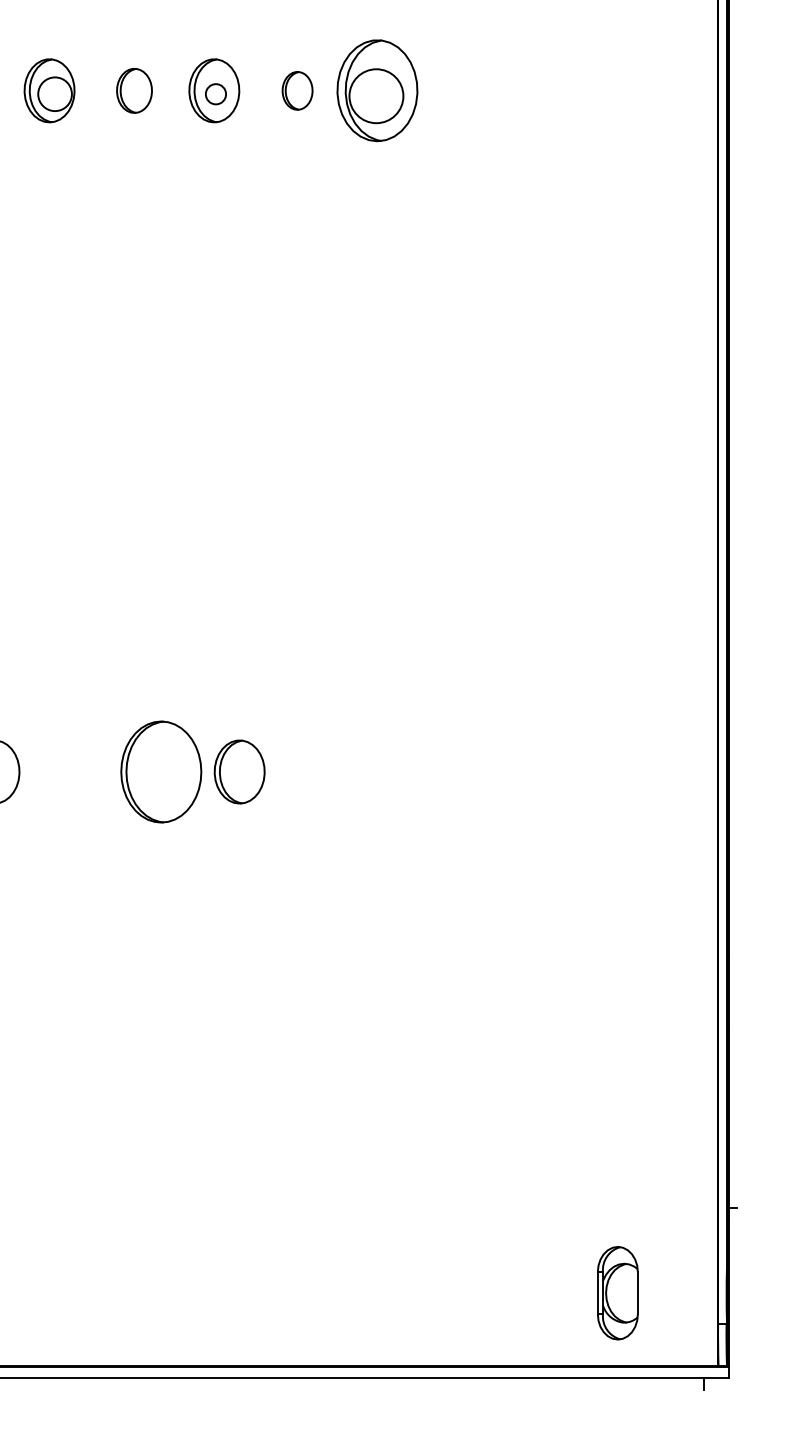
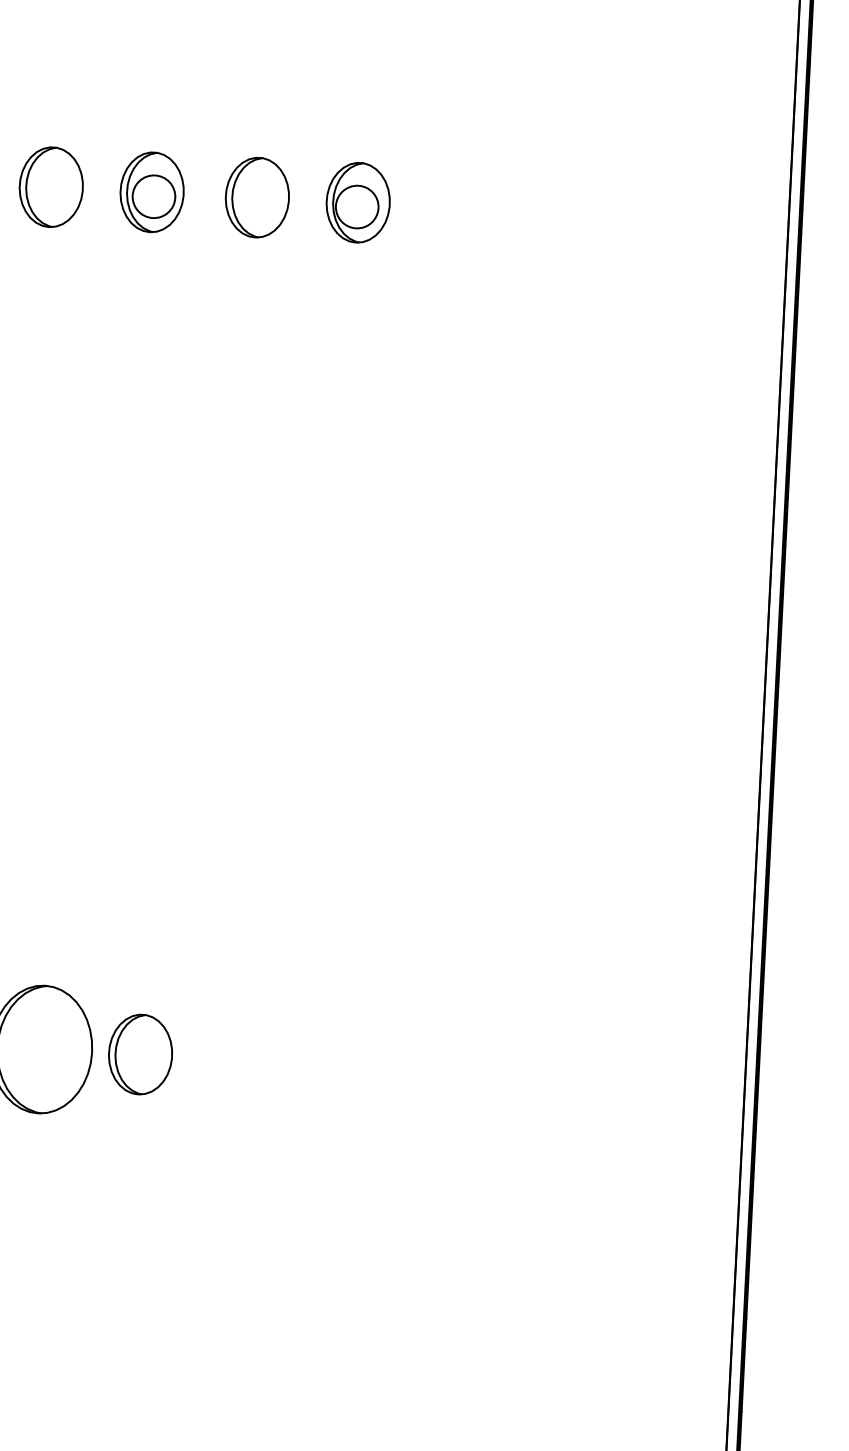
part: (134, 90) -> (51, 186), size x1.43
part: (297, 90) -> (257, 197), size x1.67
part: (377, 90) -> (358, 202), size x0.62
circle: (215, 94) -> (153, 197), size x1.67

